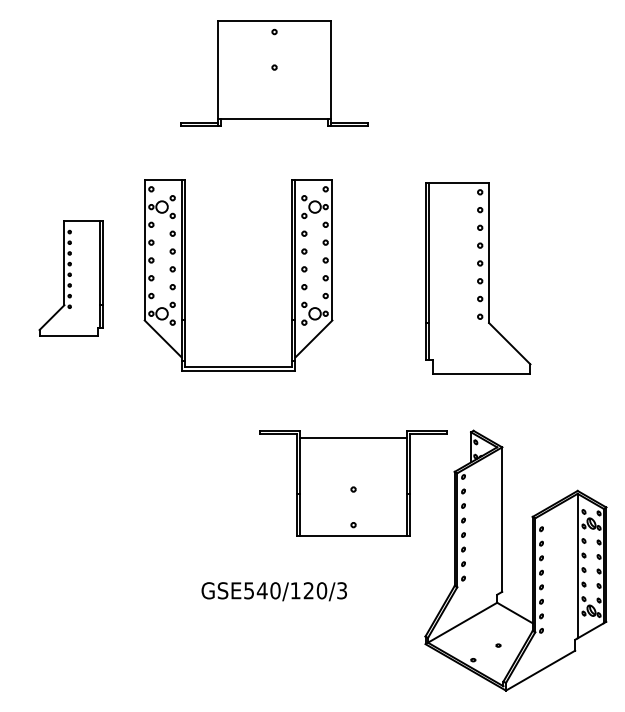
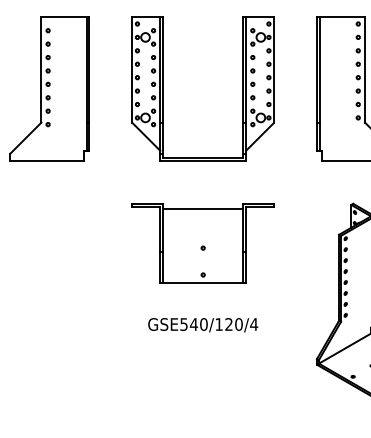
part: (185, 275) -> (163, 89), moved
part: (70, 278) -> (49, 89), size x1.67
part: (353, 483) -> (203, 243), moved
text: (341, 590) -> (253, 324), GSE540/120/3 -> GSE540/120/4

